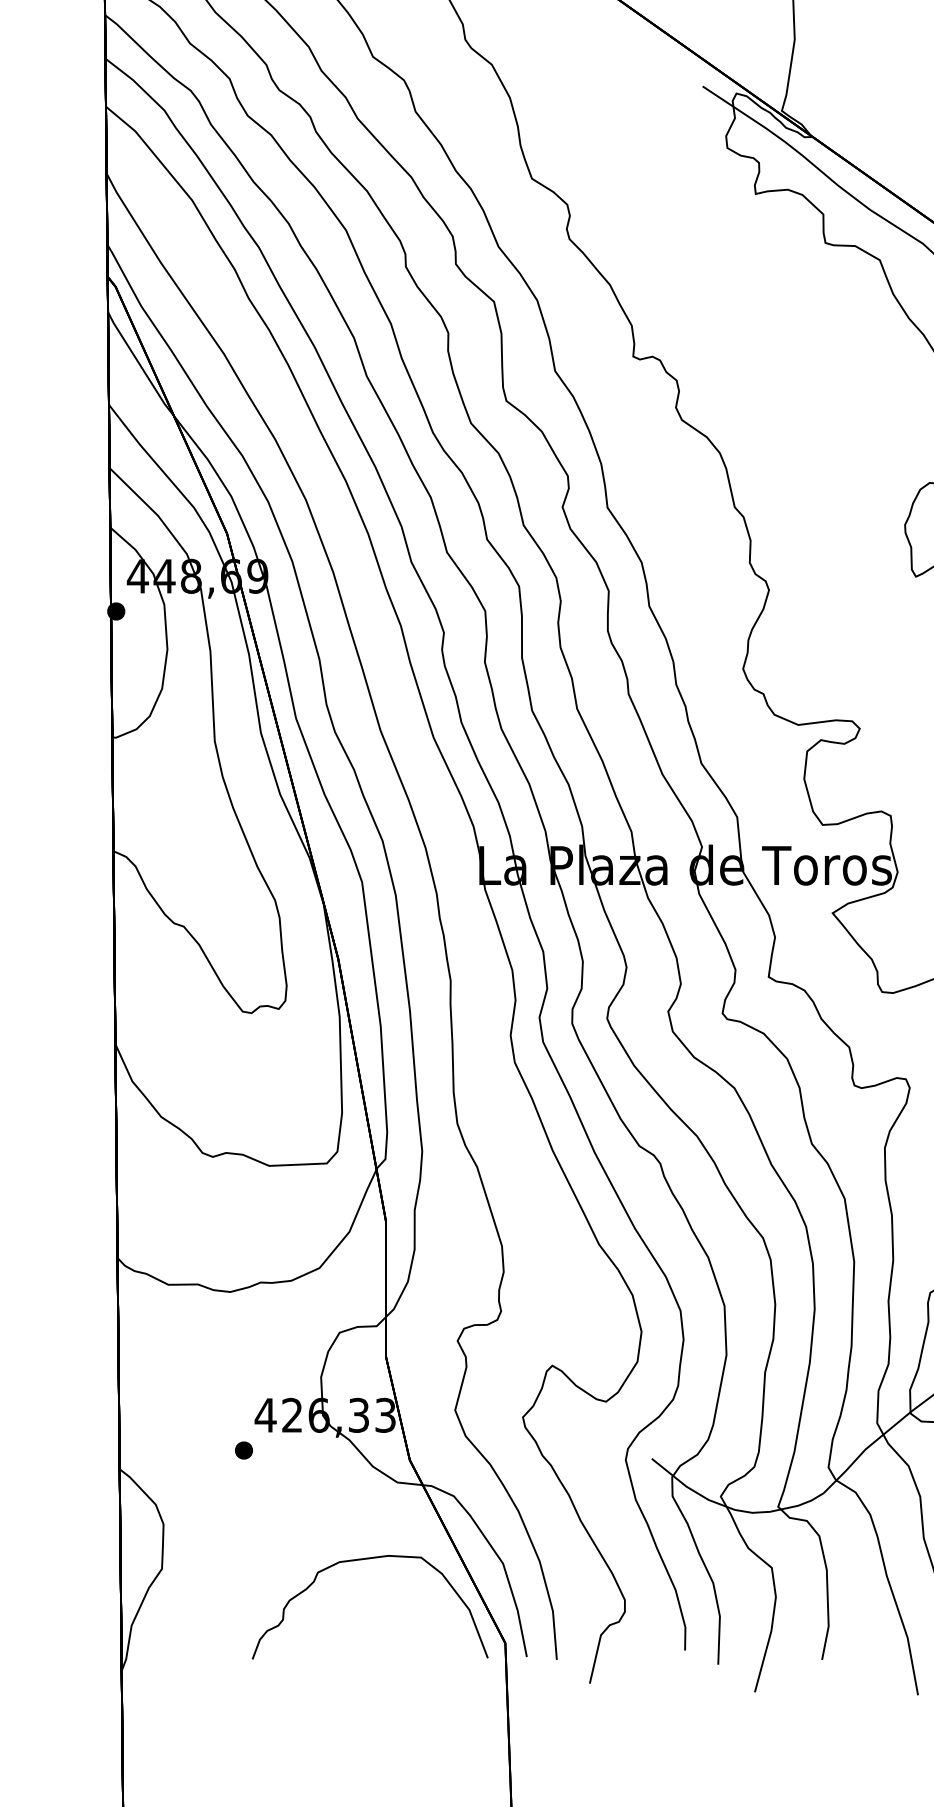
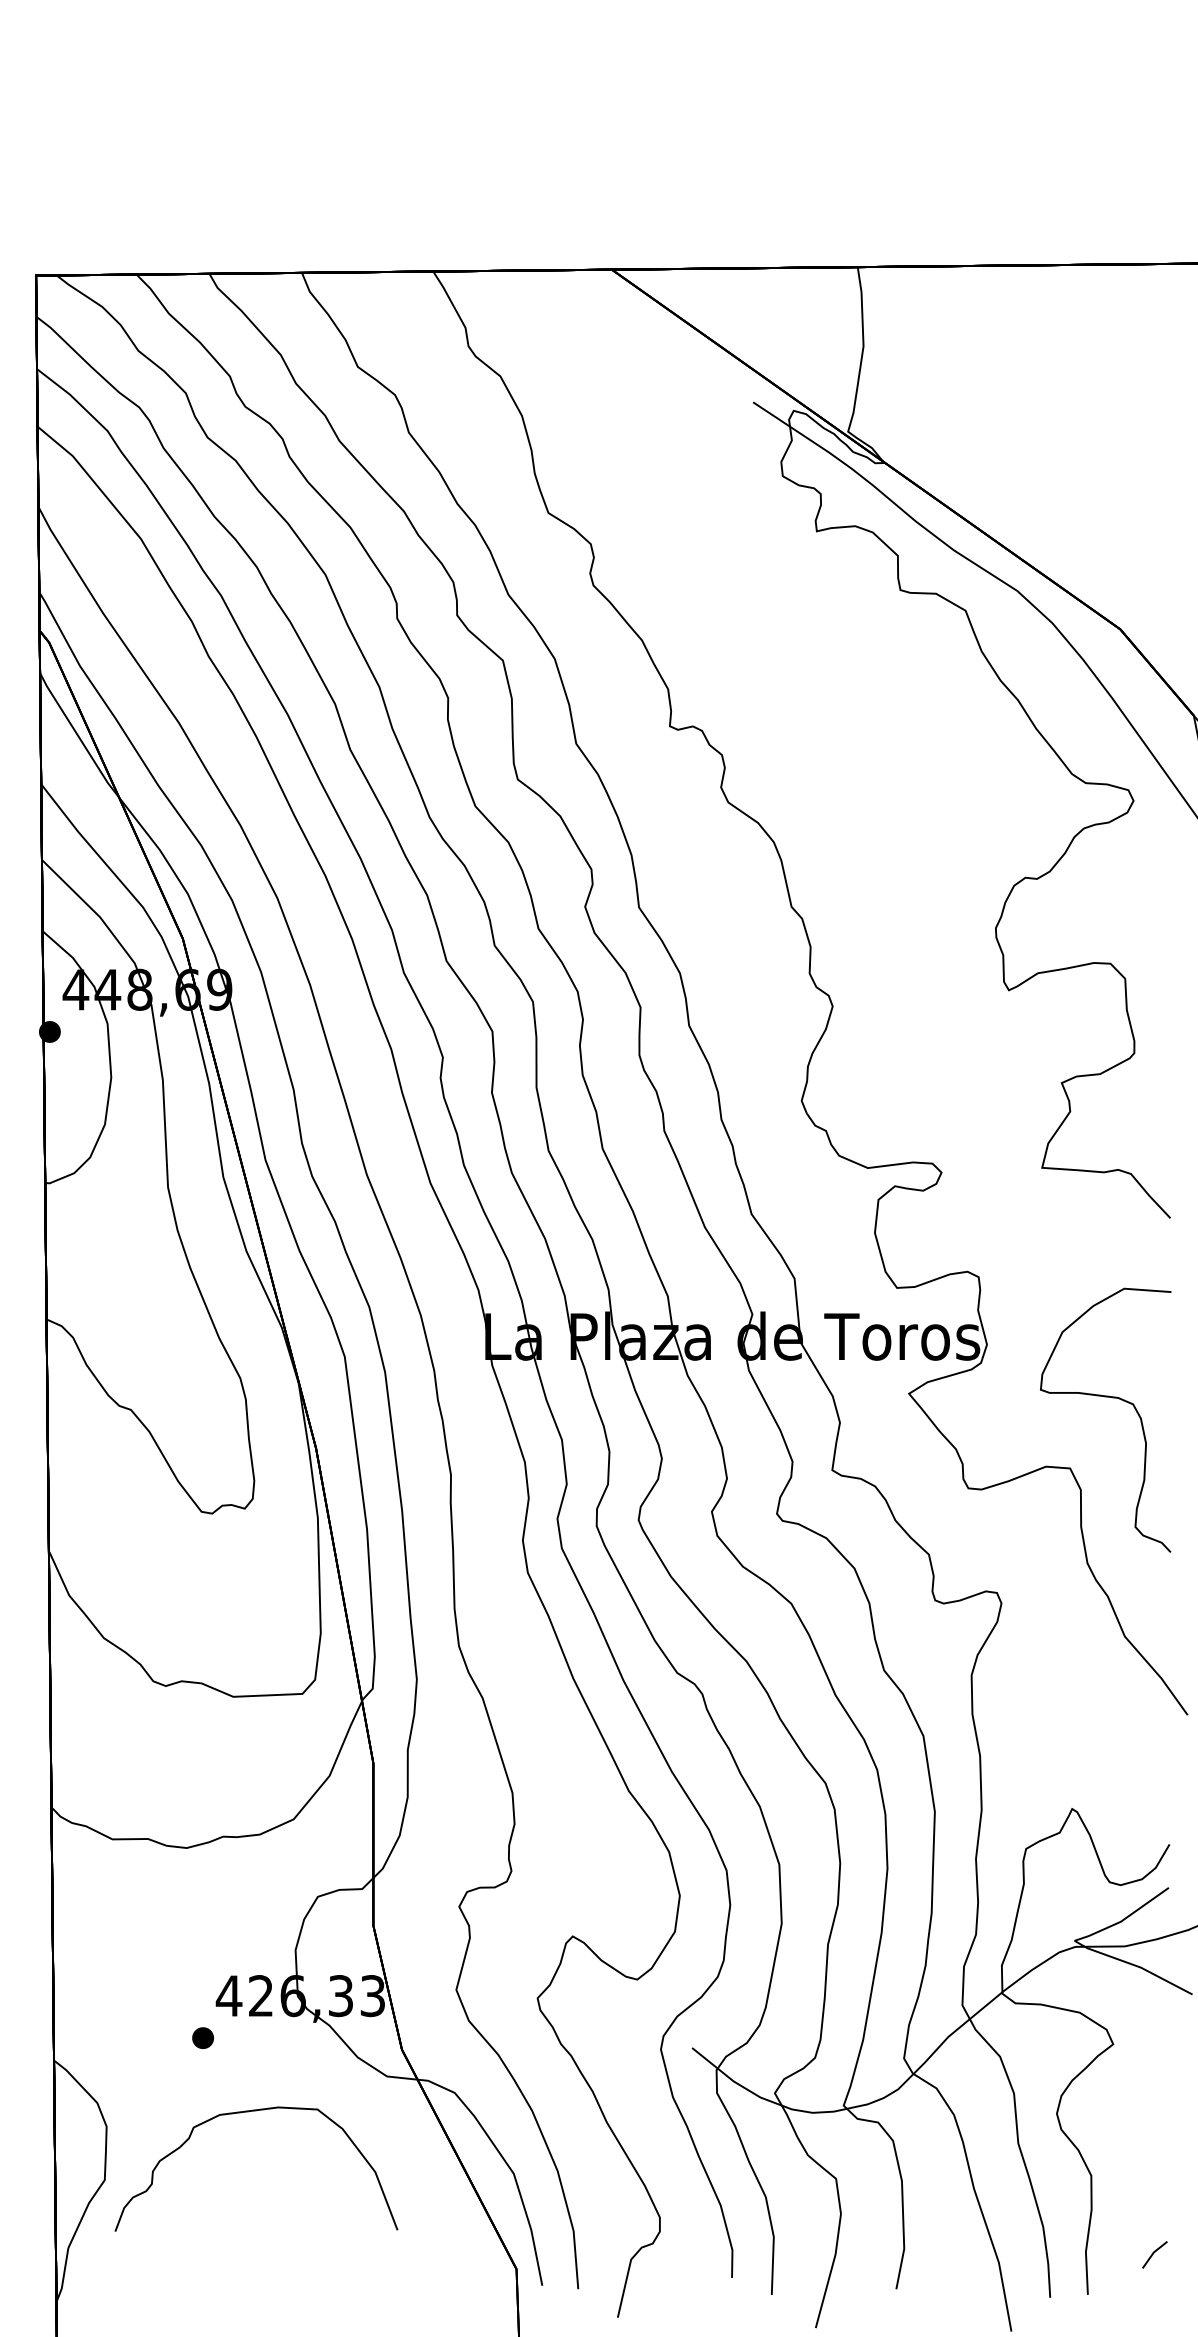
curve: (363, 1560) -> (248, 2112), moved

